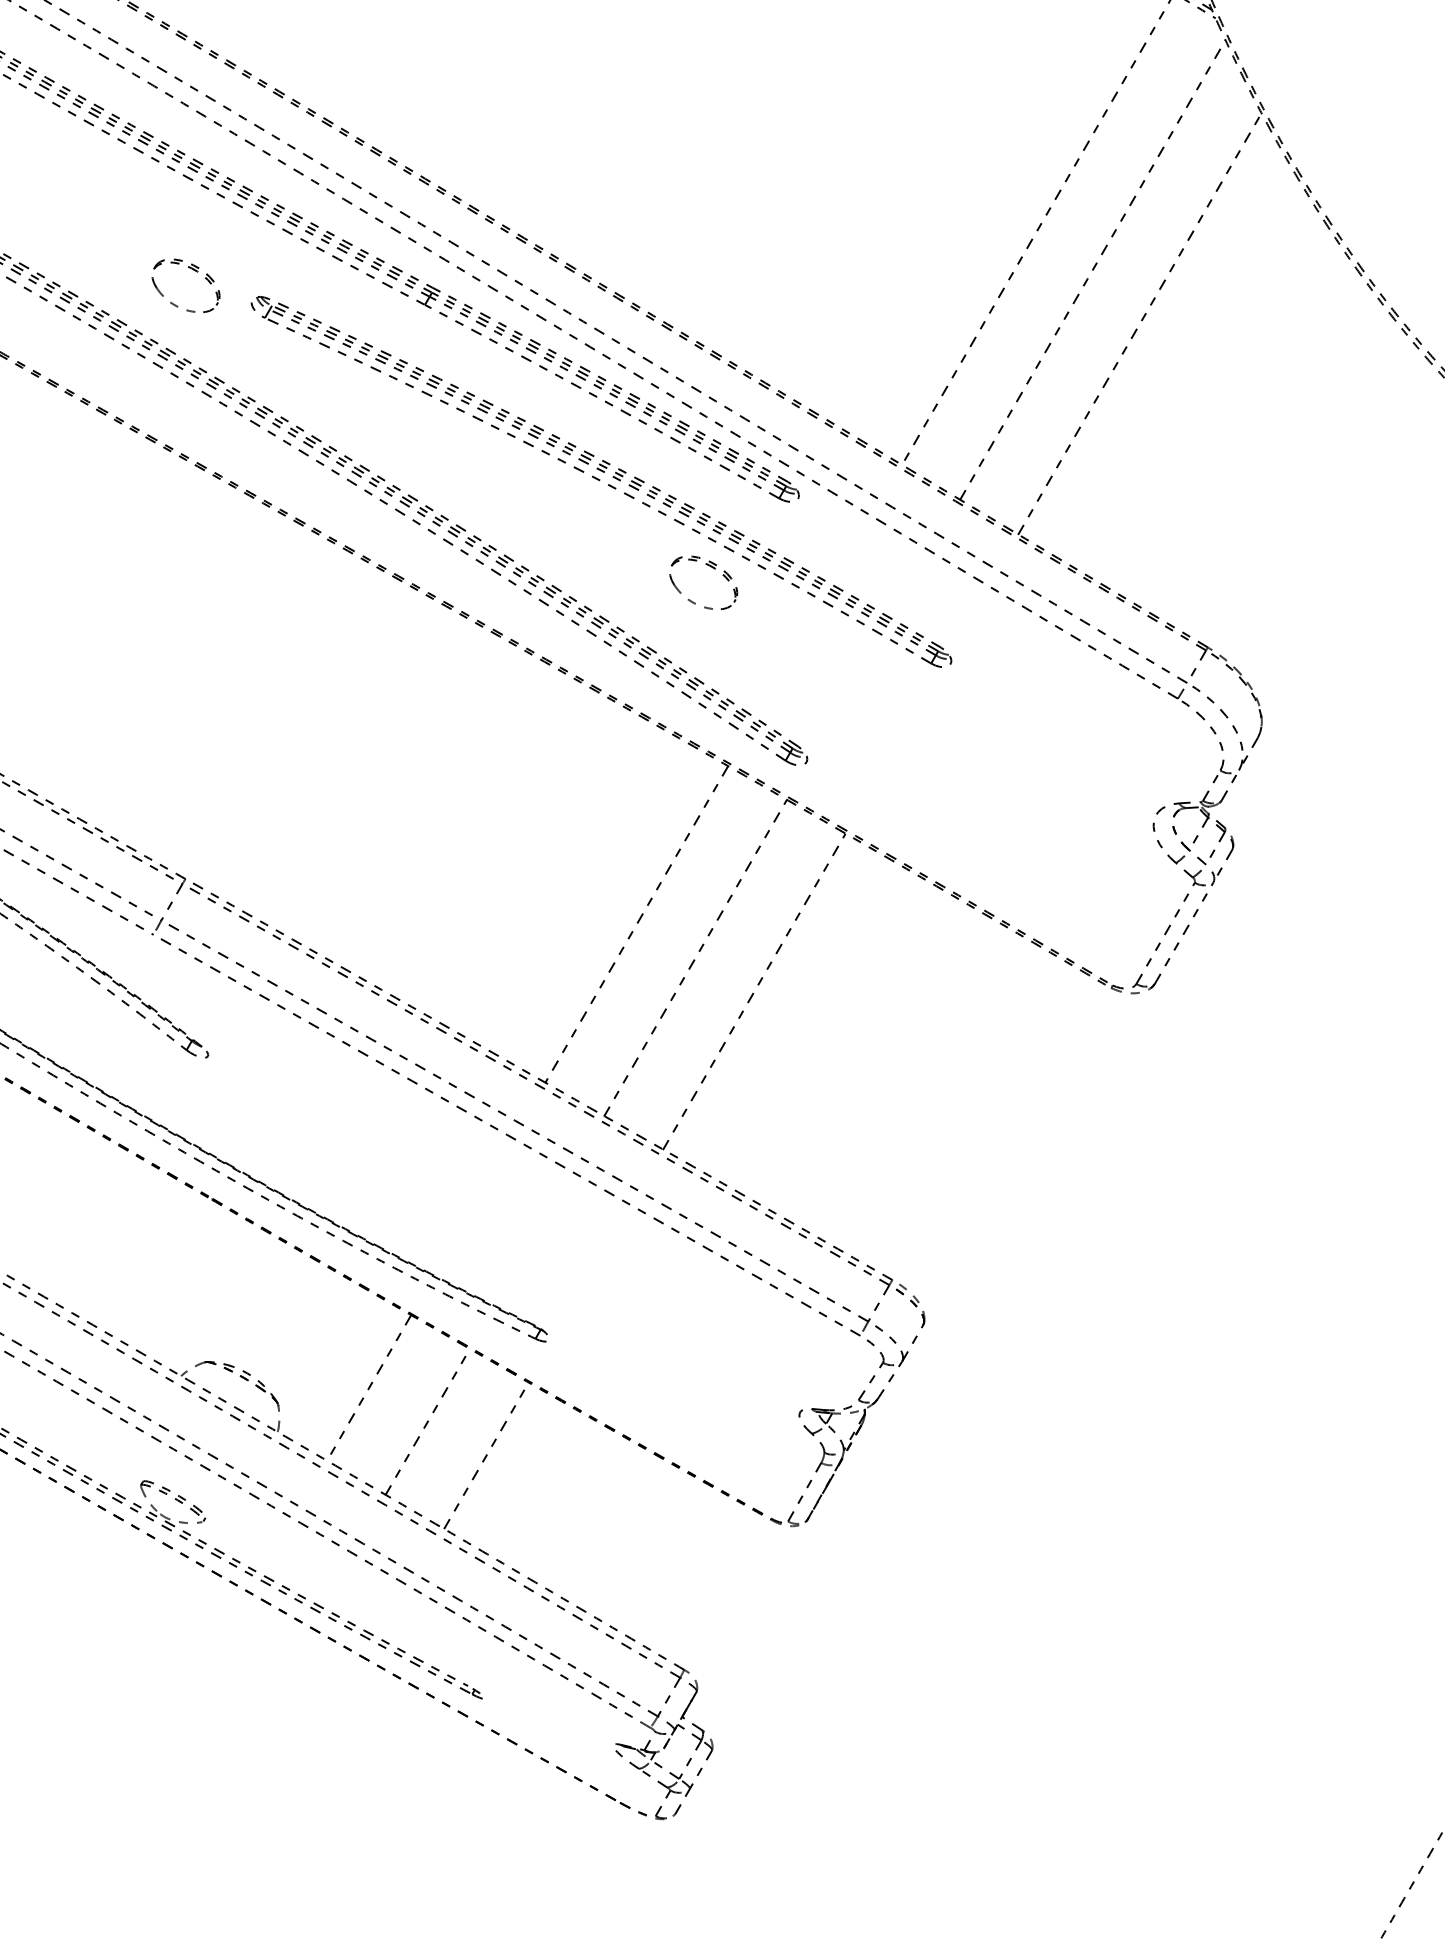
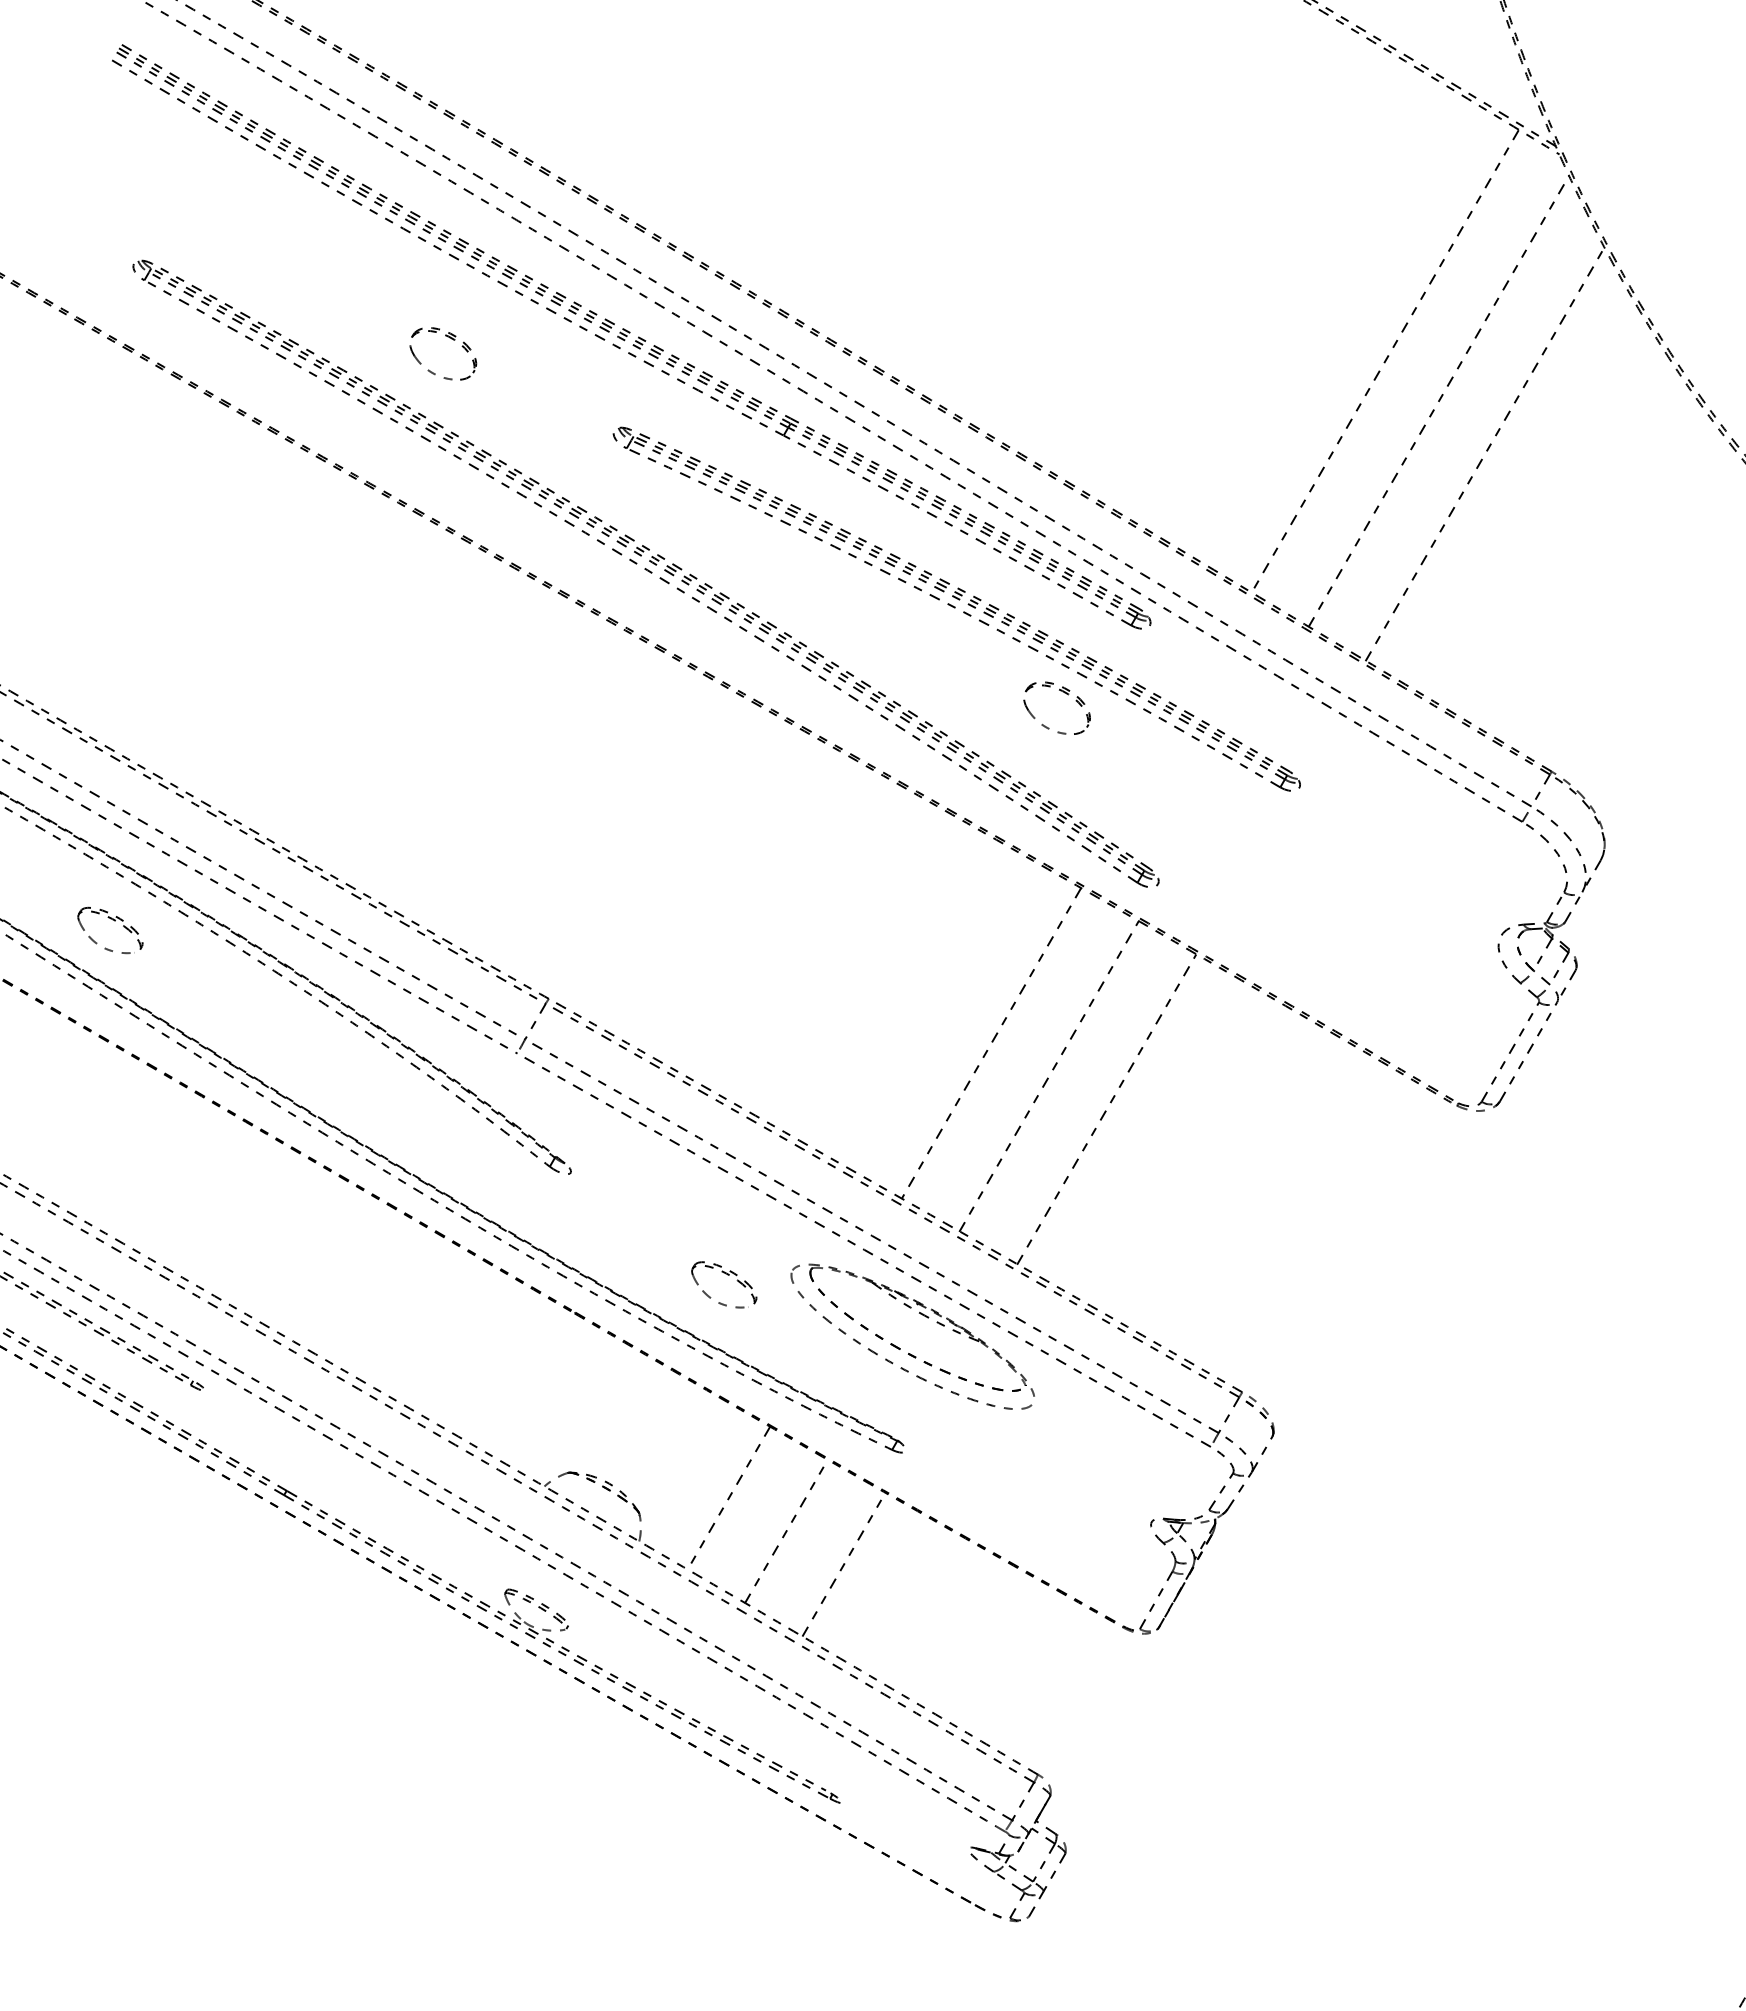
part: (194, 271) -> (451, 339), moved
part: (367, 1161) -> (727, 1275), added
part: (544, 1235) -> (900, 1348), added

